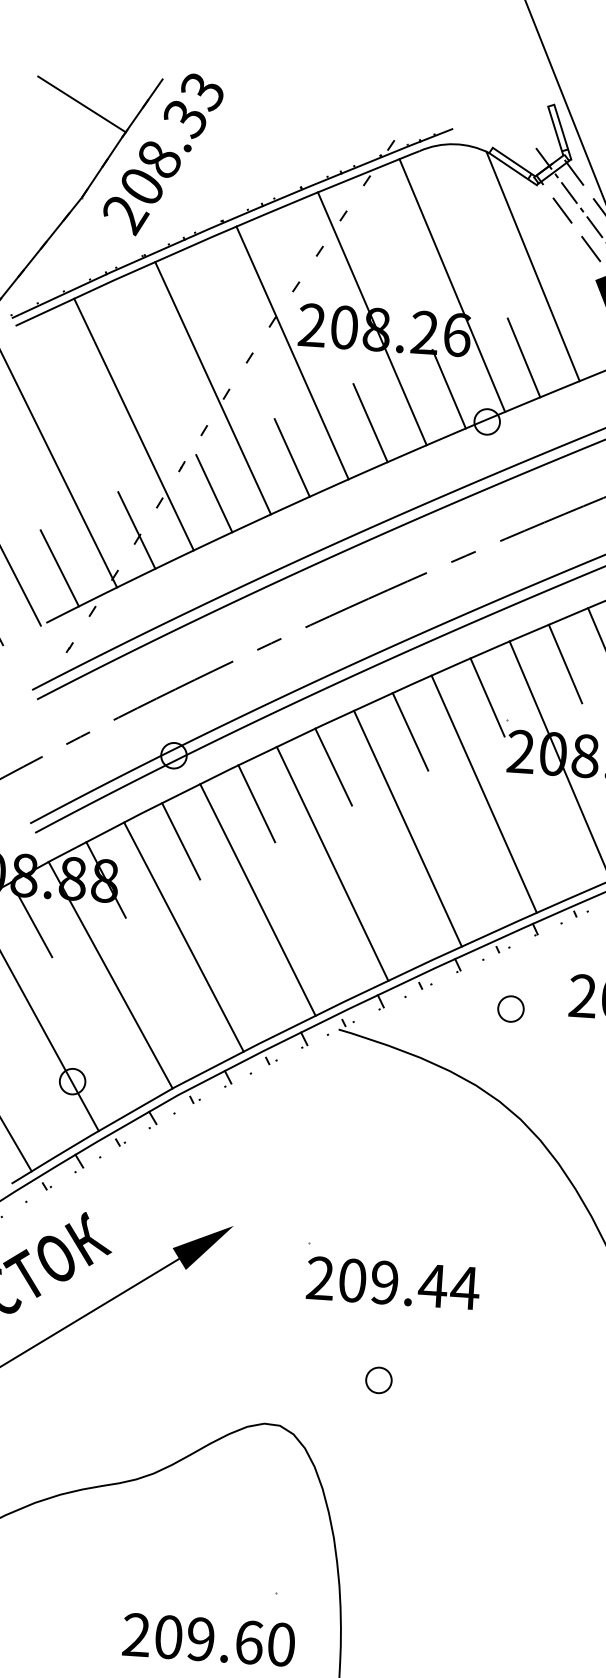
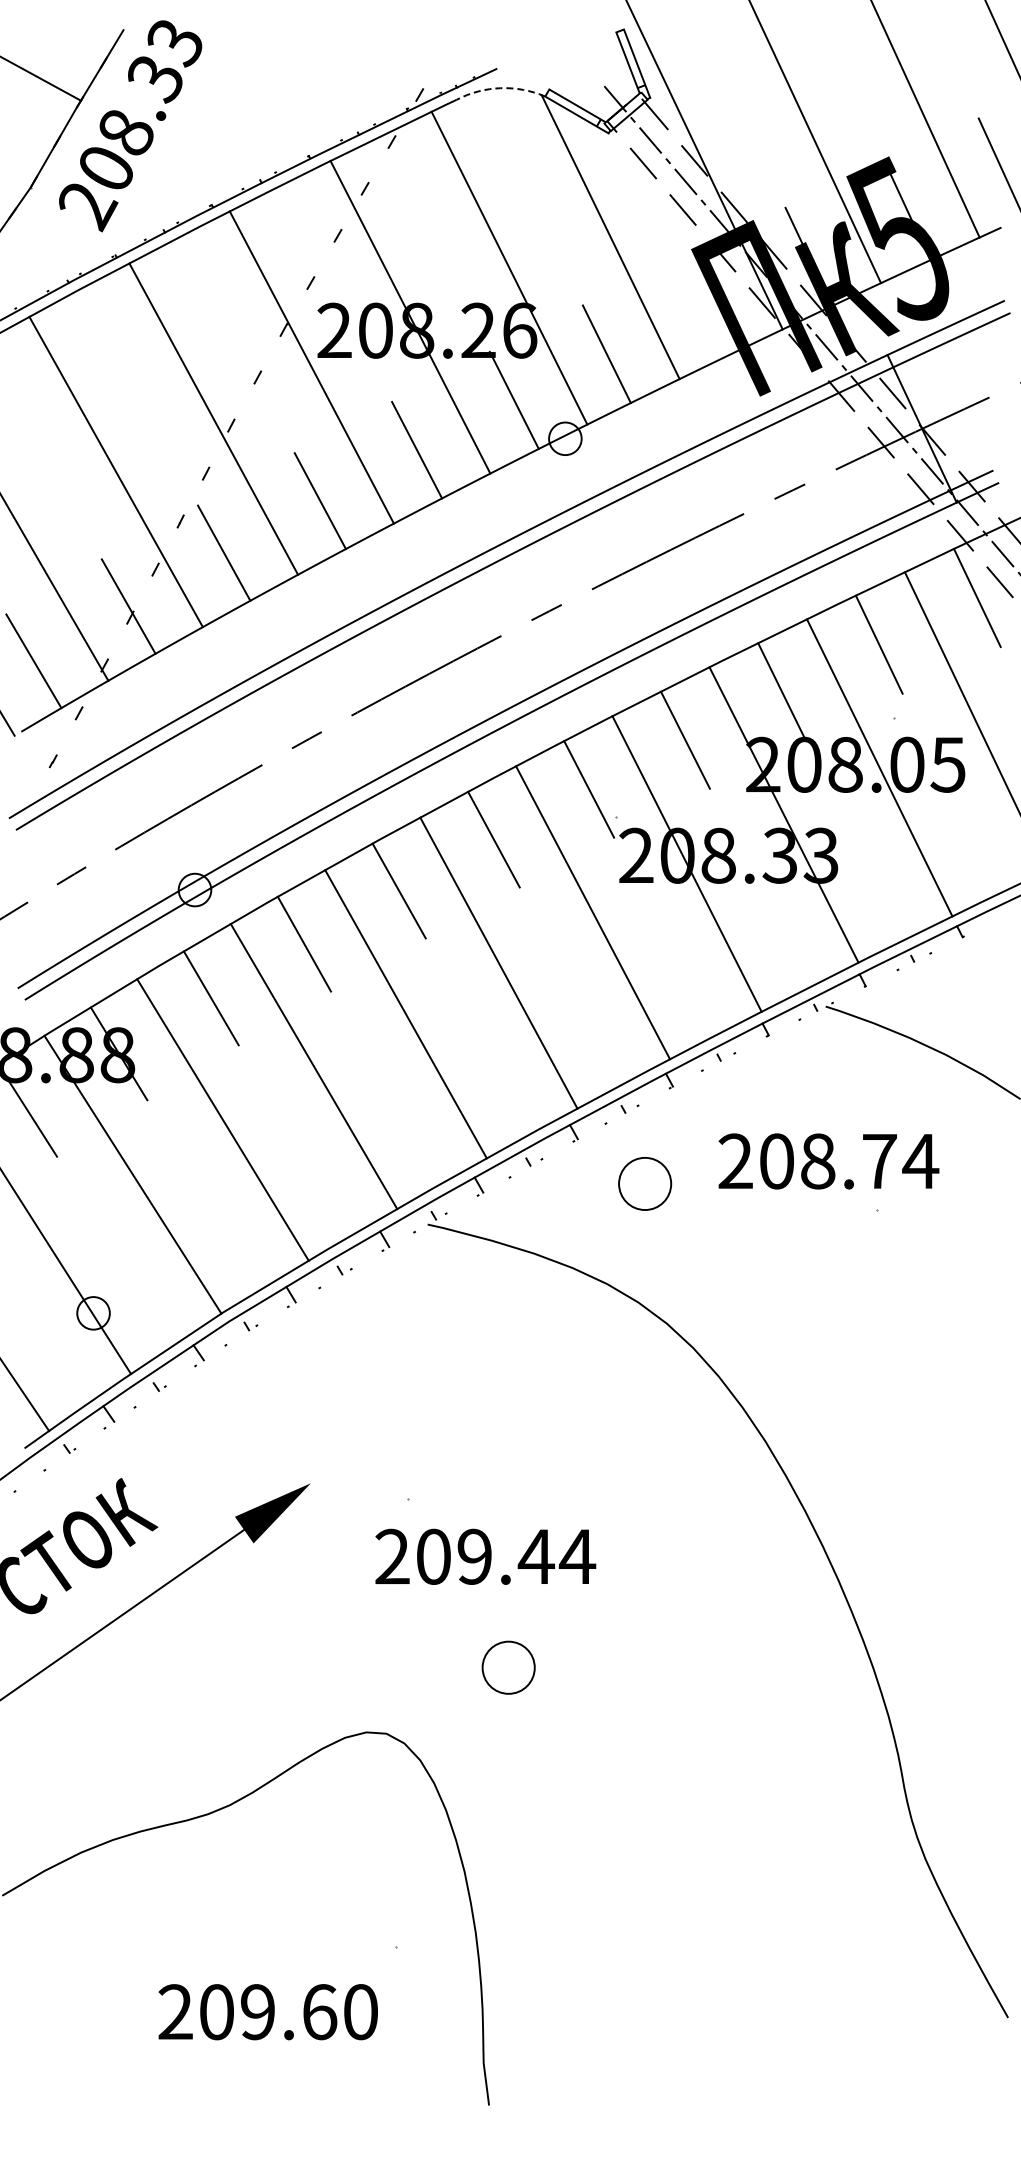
line: (454, 144) -> (500, 88), solid -> dashed
part: (511, 1008) -> (645, 1183), size x1.6
text: (393, 1283) -> (485, 1556), moved
part: (378, 1380) -> (508, 1667), size x1.6
text: (208, 1640) -> (267, 2012), moved

